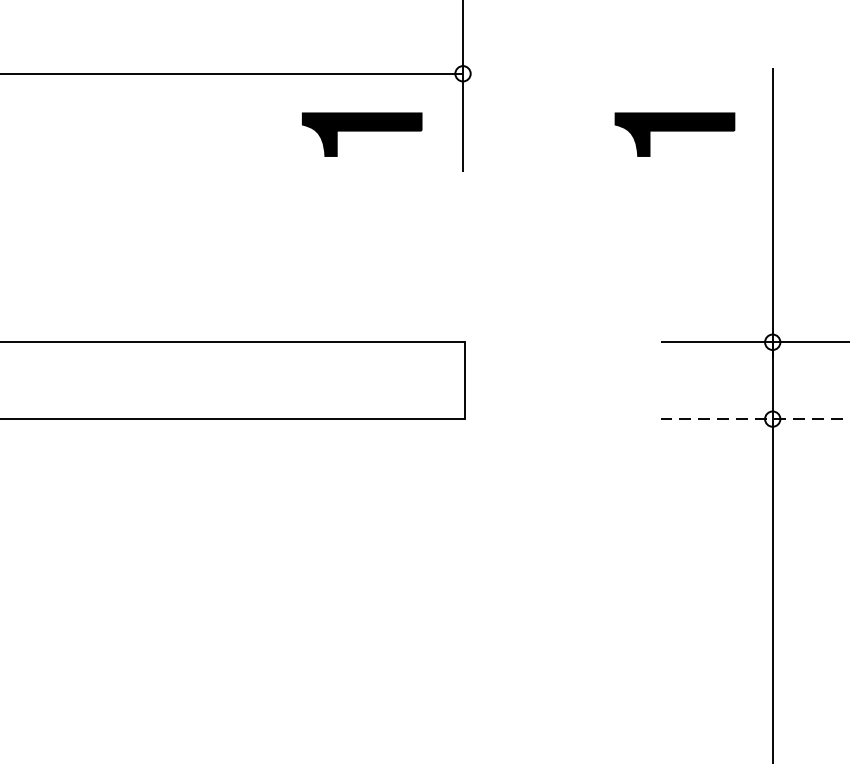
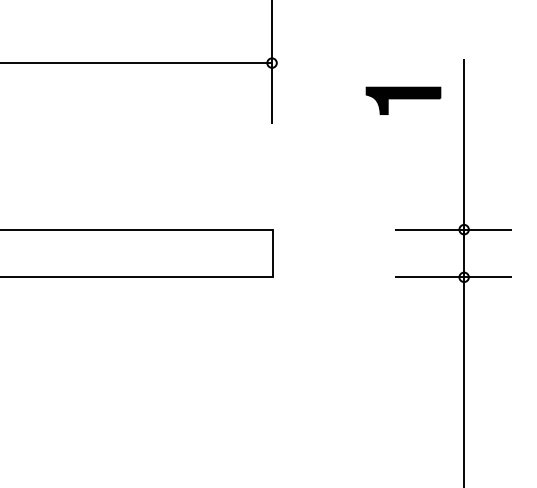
part: (362, 134) -> (209, 100), removed
line: (755, 419) -> (453, 277), dashed -> solid

